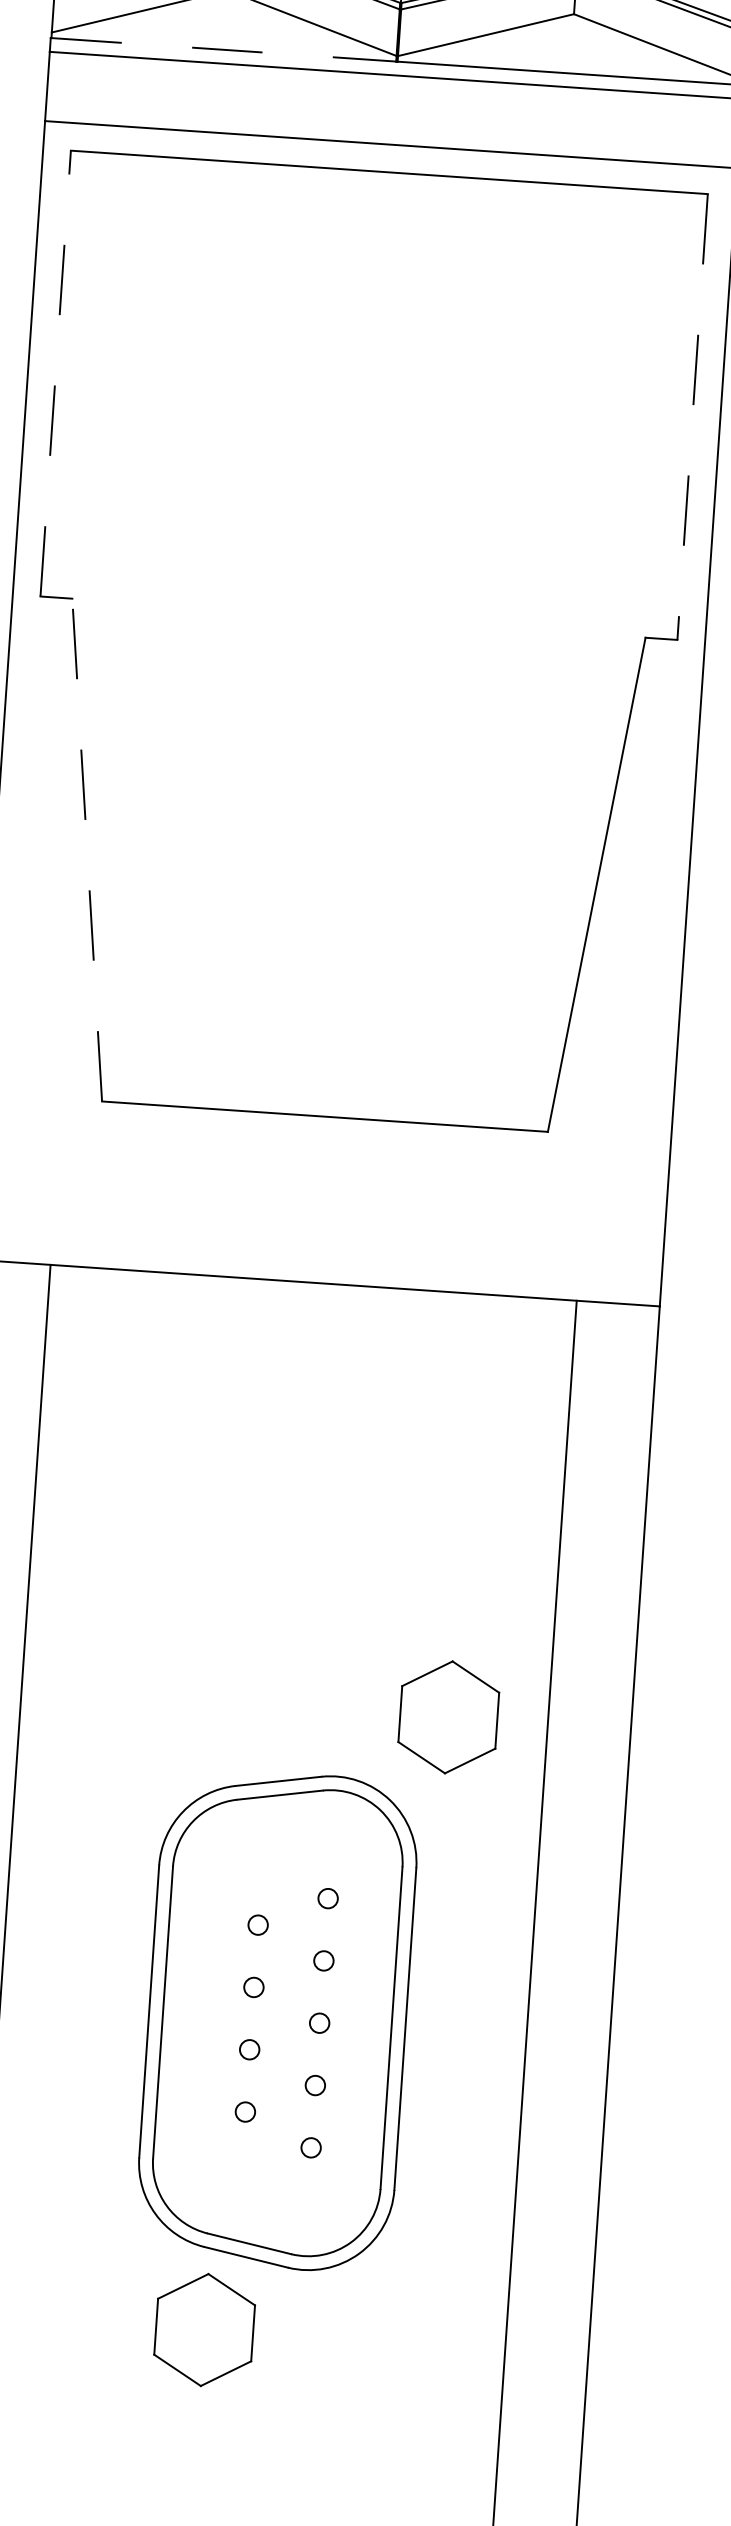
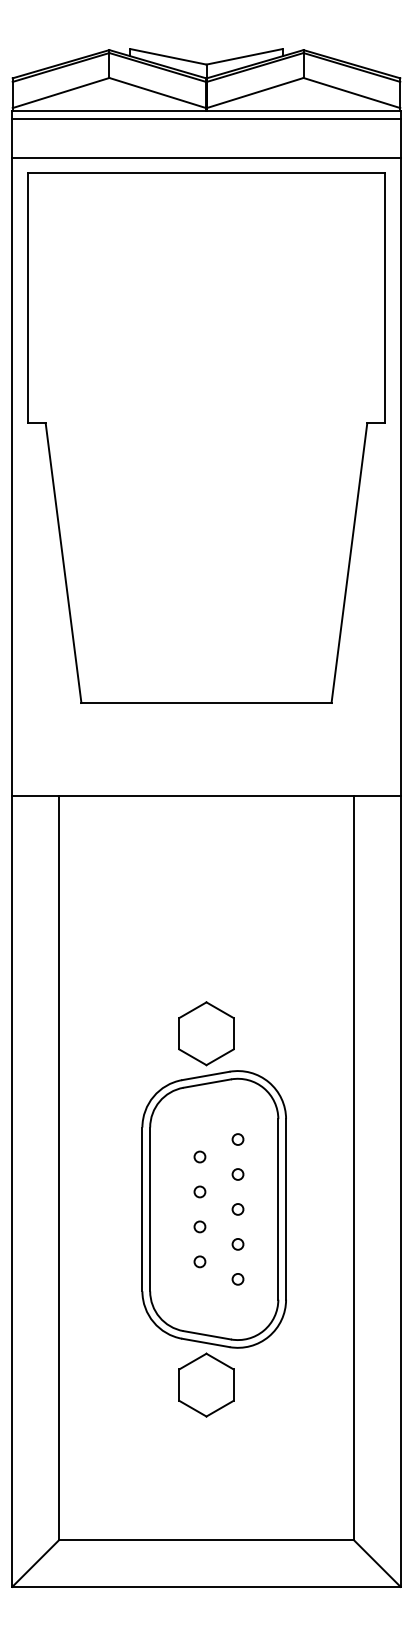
line: (223, 50) -> (109, 111), dashed -> solid
line: (55, 371) -> (27, 297), dashed -> solid
line: (693, 417) -> (385, 298), dashed -> solid
line: (87, 850) -> (63, 563), dashed -> solid
part: (448, 1716) -> (206, 1033), moved
part: (204, 2328) -> (206, 1384), moved

